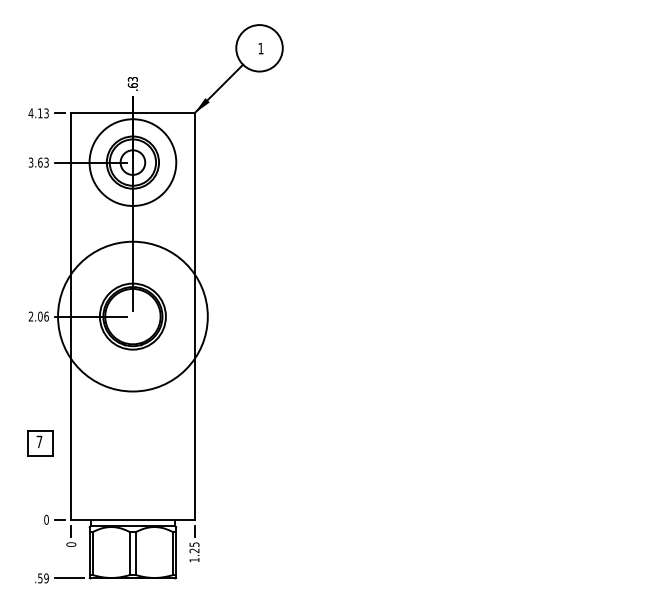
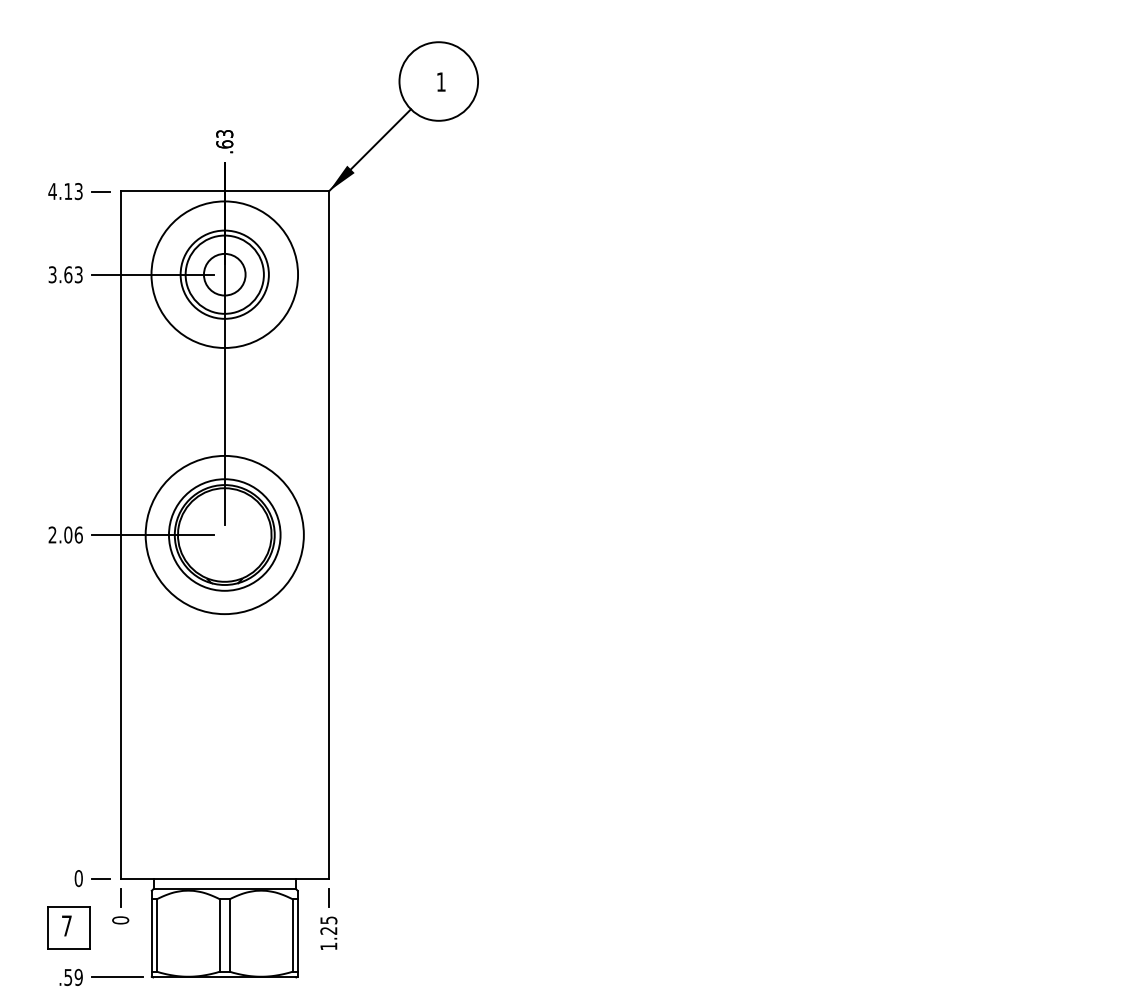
circle: (132, 316) -> (224, 534), size x0.62
part: (40, 443) -> (68, 928), moved

